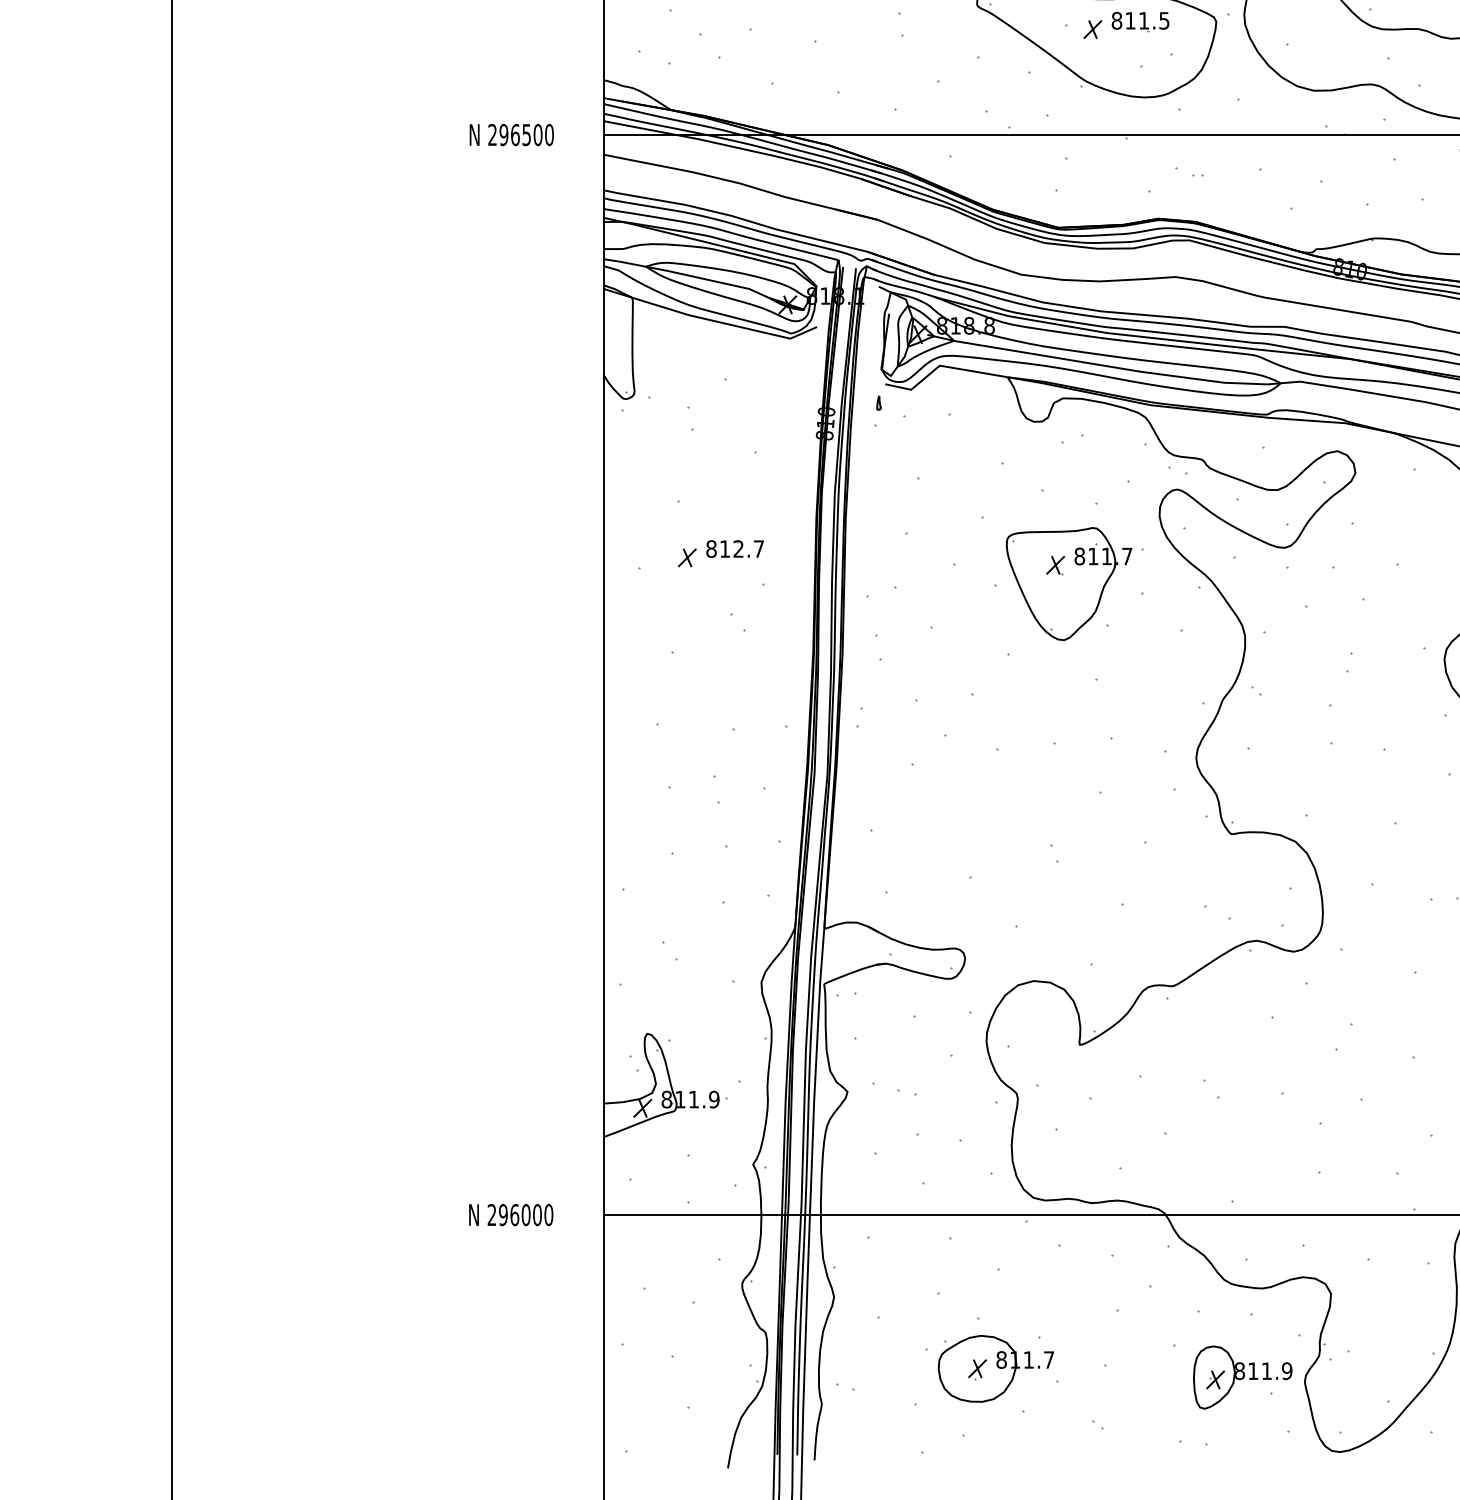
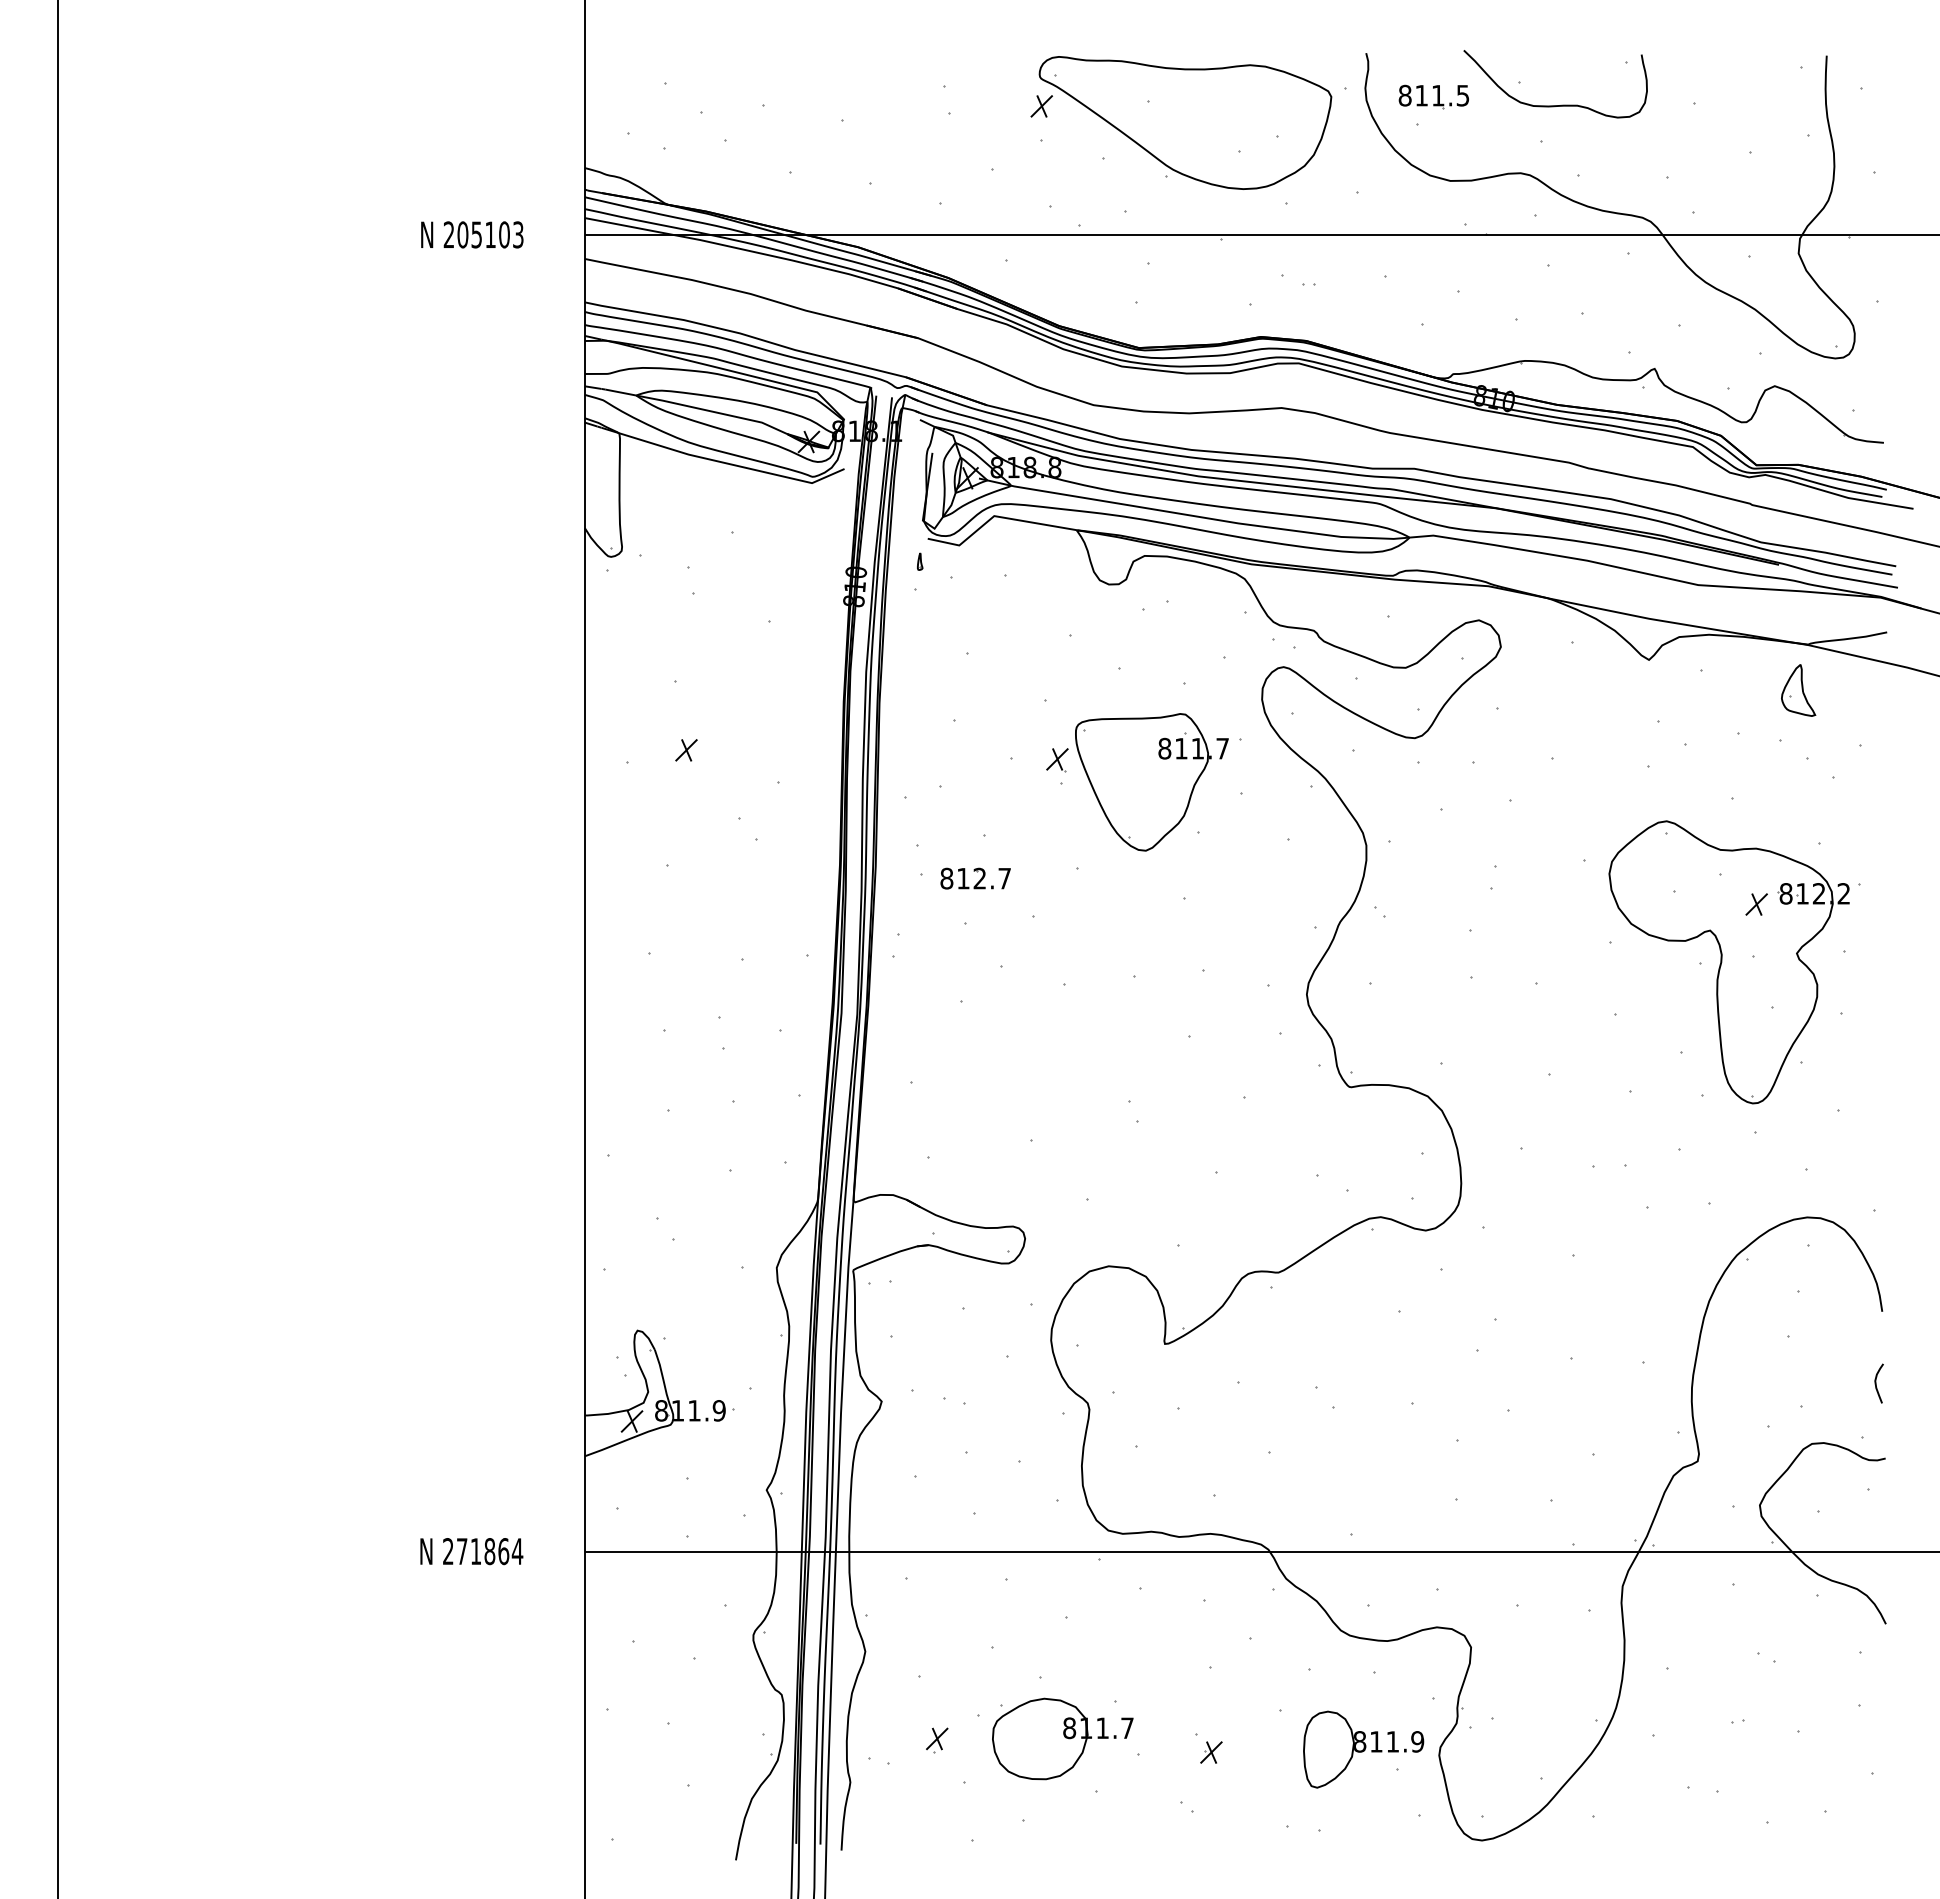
part: (1140, 21) -> (1433, 96), moved
part: (1092, 29) -> (1041, 106), moved
text: (526, 134) -> (490, 234), 296500 -> 205103
part: (734, 548) -> (975, 878), moved
part: (1055, 566) -> (1057, 760), moved
text: (525, 1215) -> (489, 1551), 296000 -> 271864
part: (977, 1370) -> (937, 1740), moved
part: (1215, 1379) -> (1211, 1752), moved

